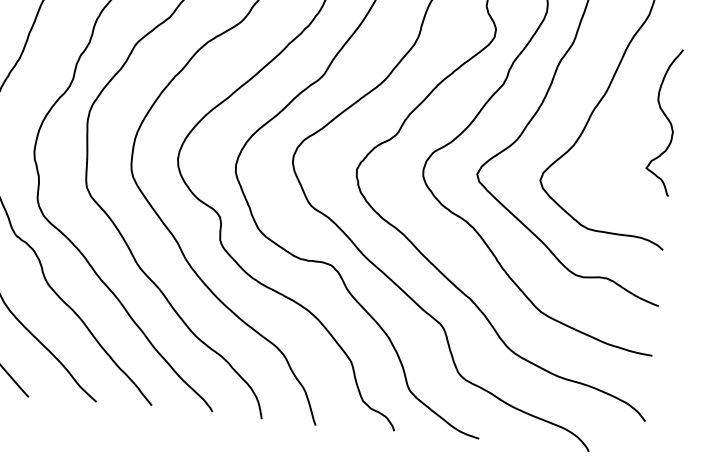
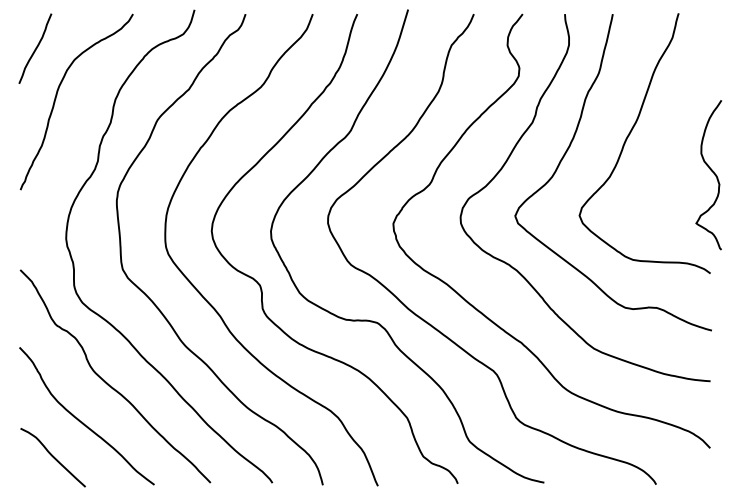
curve: (666, 118) -> (711, 171), moved

